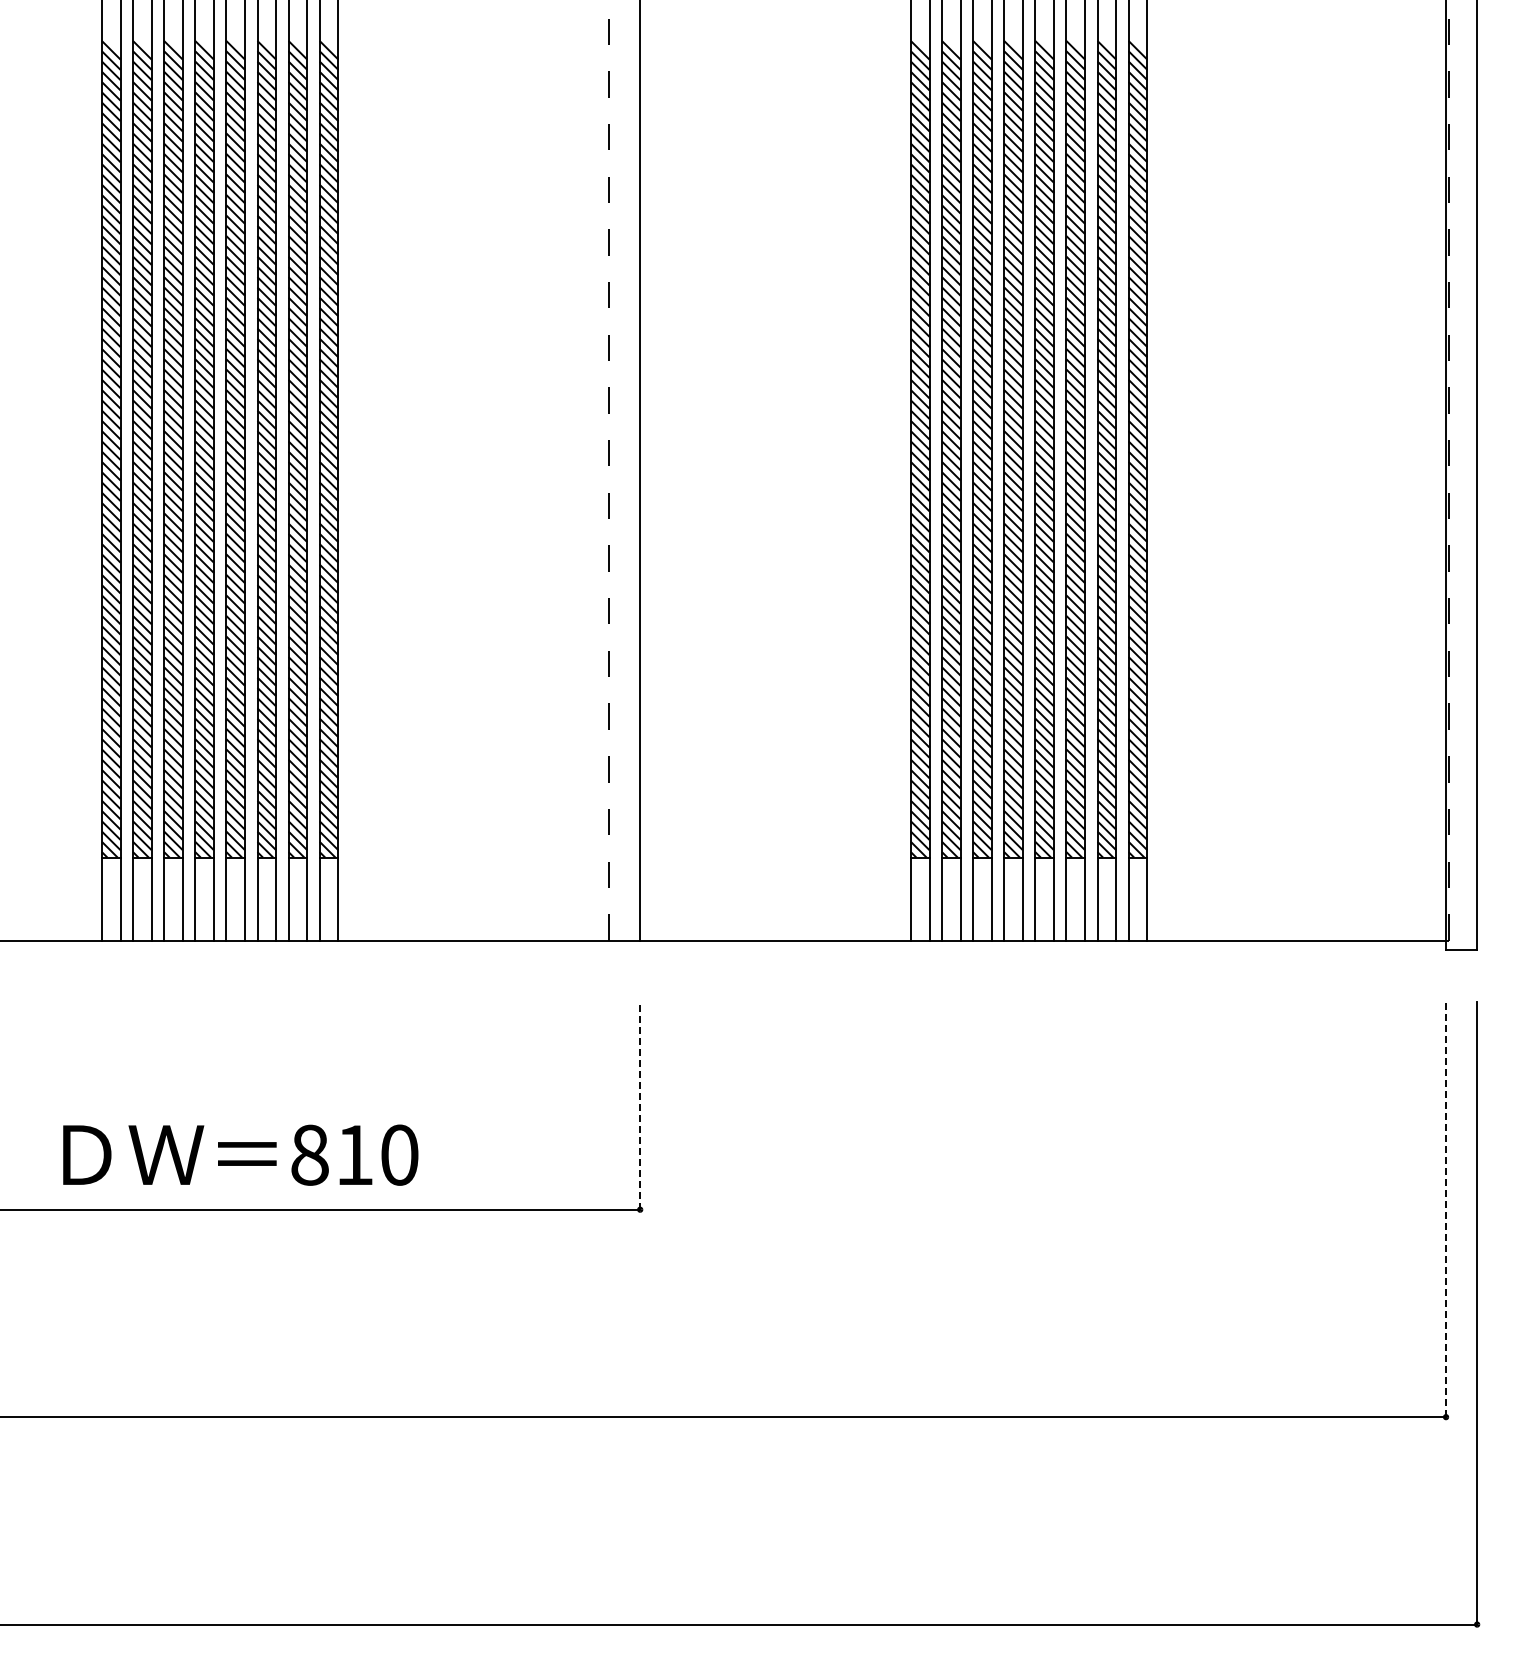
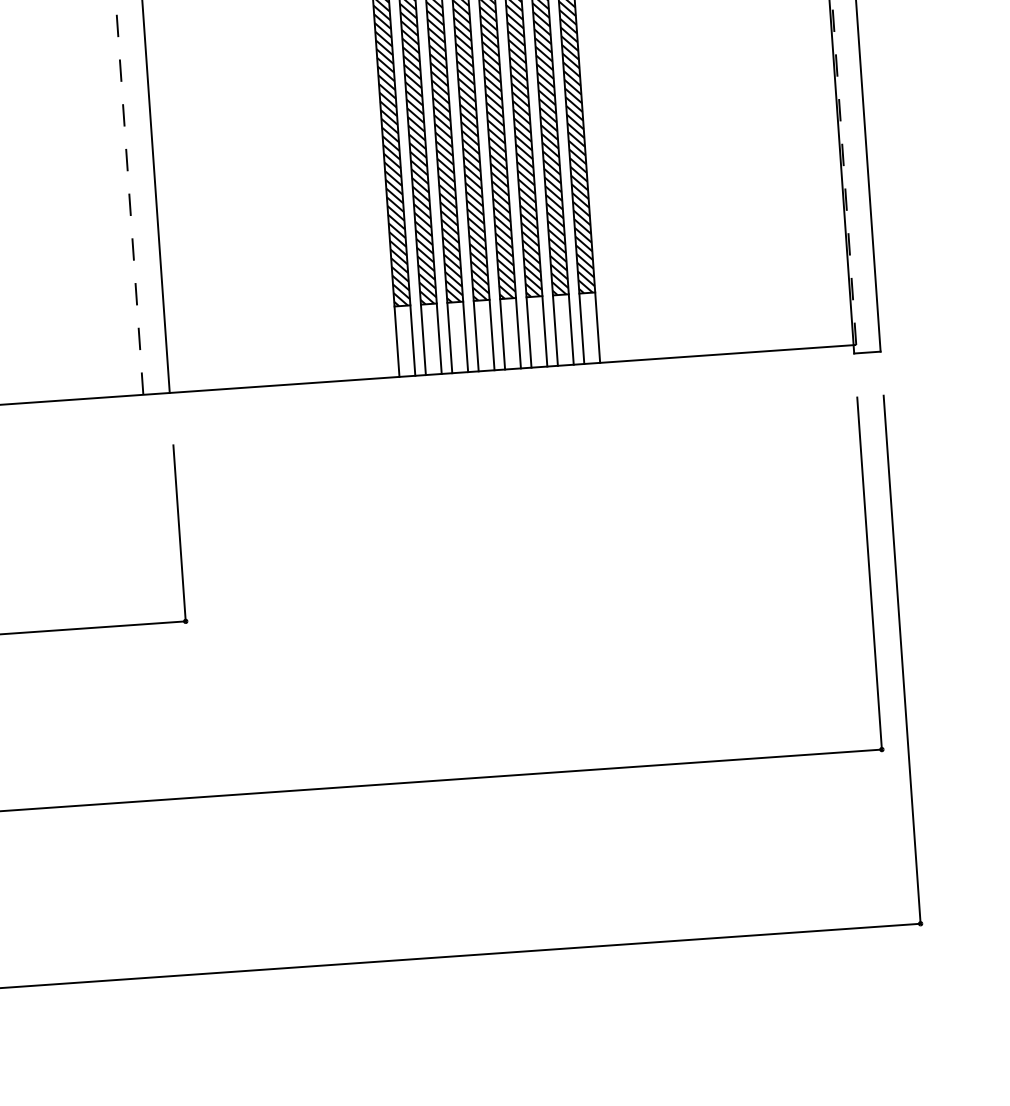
line: (640, 1106) -> (179, 533), dashed -> solid
line: (1446, 1209) -> (869, 573), dashed -> solid

